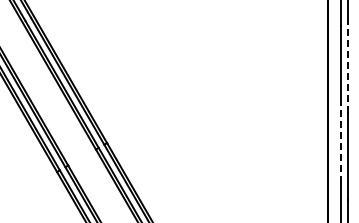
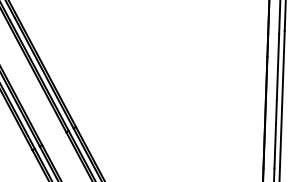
line: (347, 67) -> (283, 69), dashed -> solid
line: (341, 143) -> (275, 134), dashed -> solid

